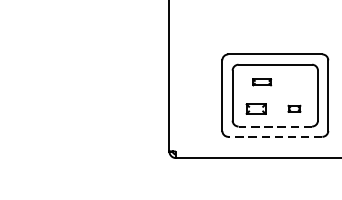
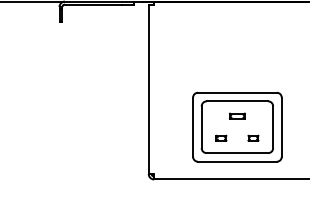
part: (262, 81) -> (237, 115), moved
part: (256, 107) -> (221, 137), size x0.62
line: (275, 126) -> (237, 153), dashed -> solid
line: (274, 136) -> (236, 161), dashed -> solid

